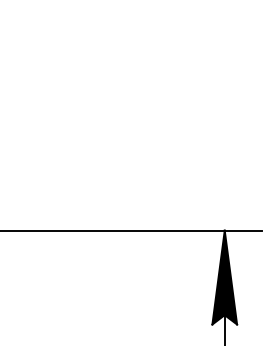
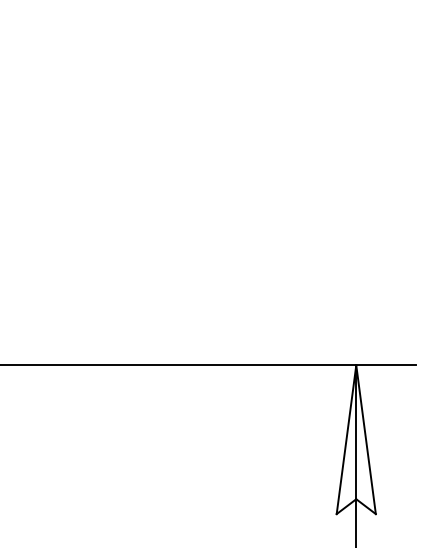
fill: (224, 277) -> (355, 439), removed

